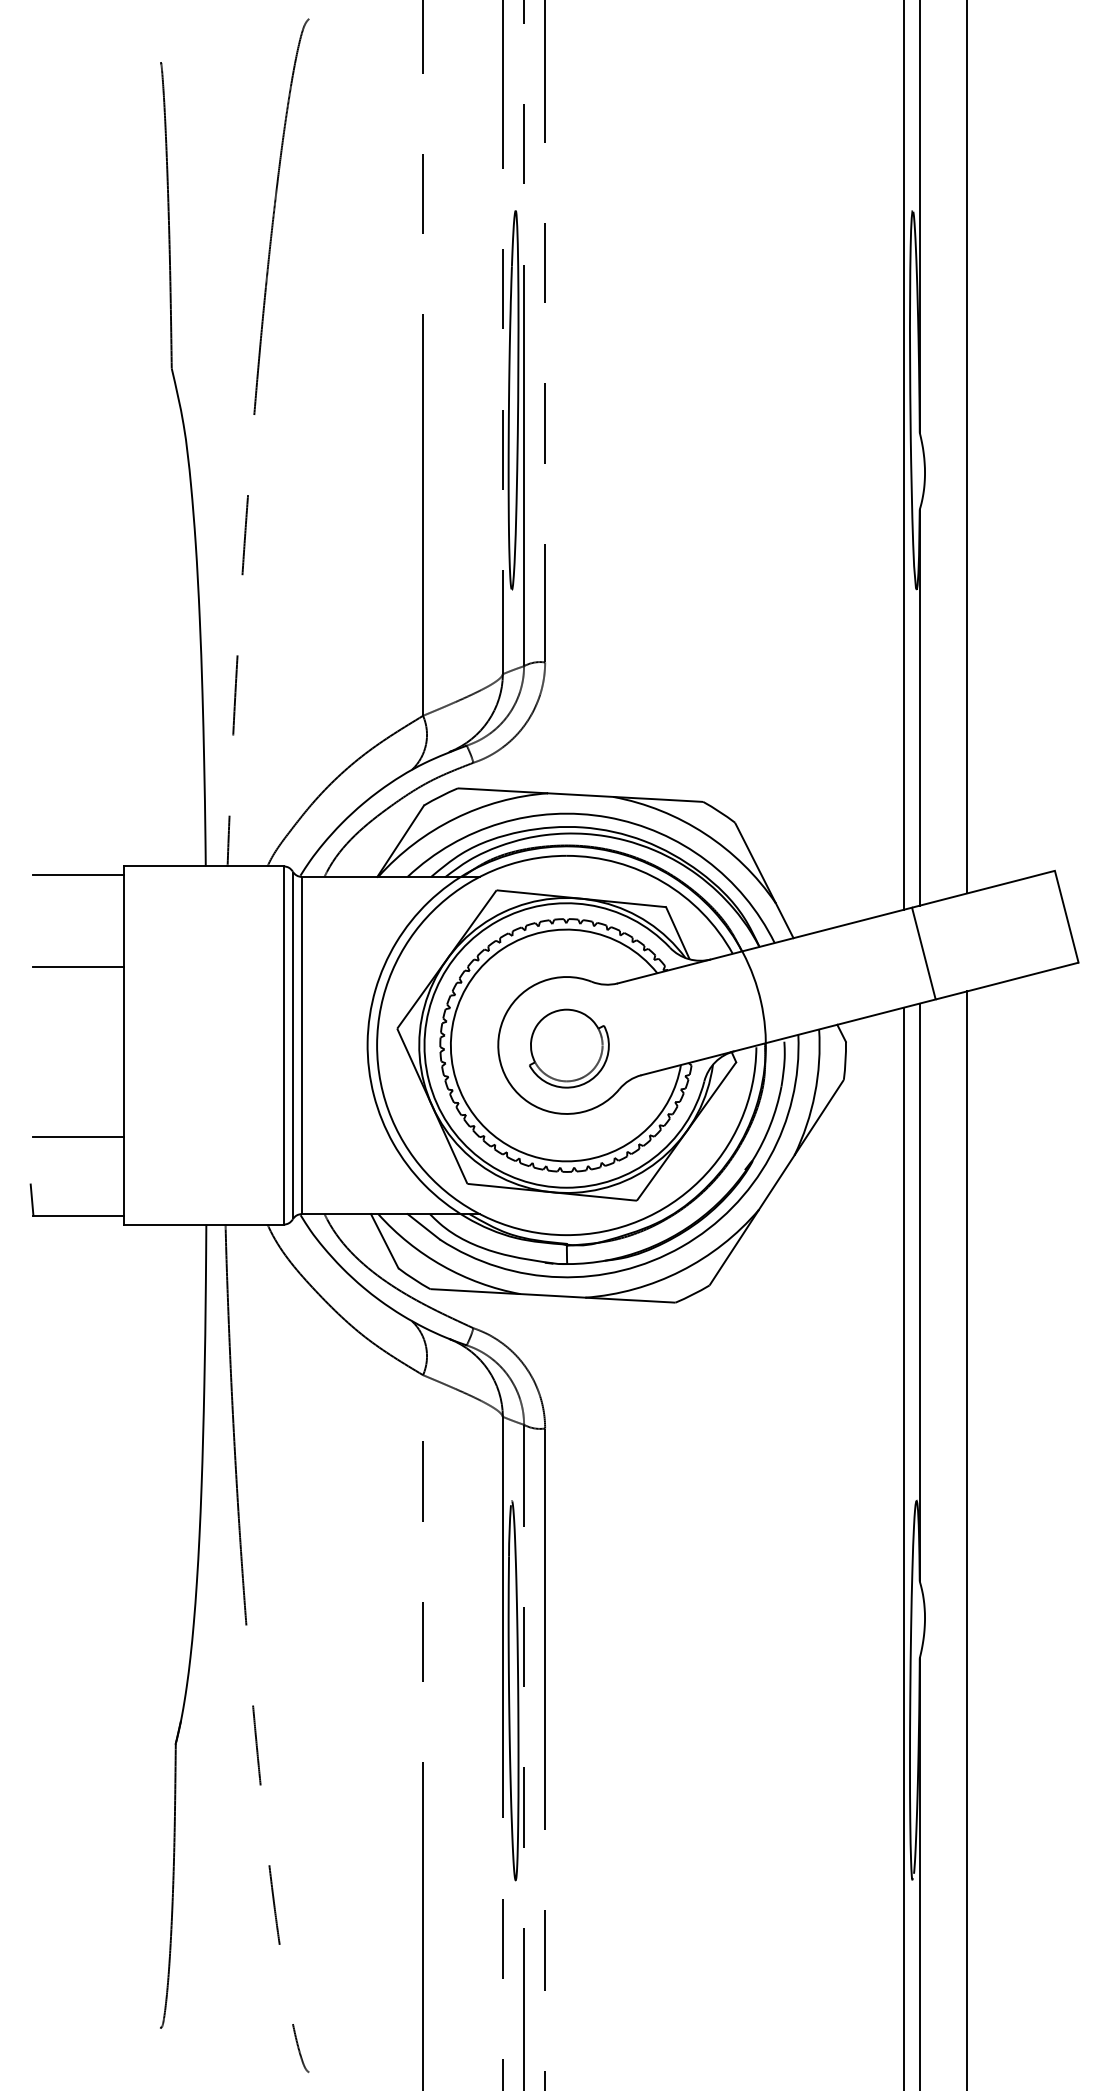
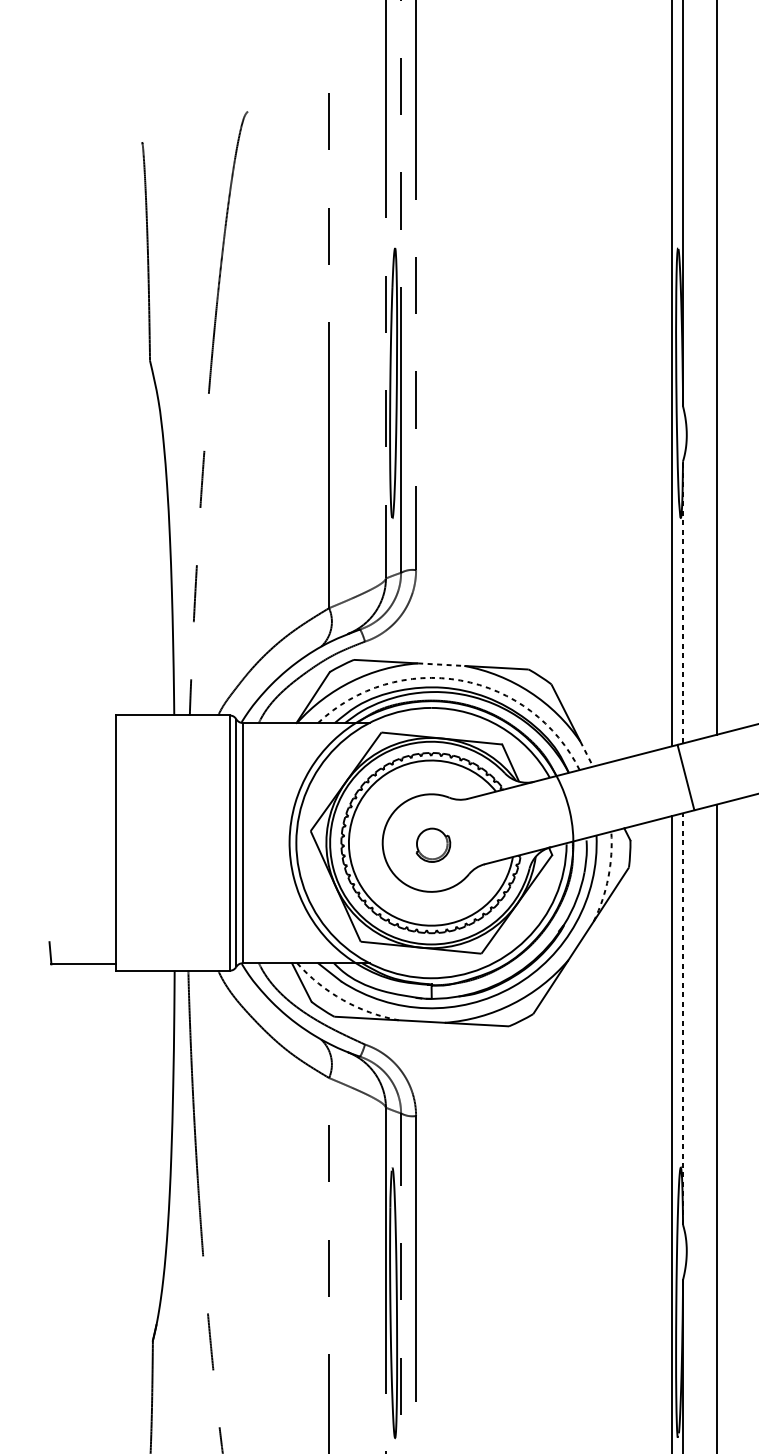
line: (919, 707) -> (682, 602), solid -> dashed
line: (580, 795) -> (441, 664), solid -> dashed
arc: (607, 817) -> (460, 680), solid -> dashed
line: (78, 875) -> (83, 721), removed
line: (784, 920) -> (586, 754), solid -> dashed
line: (78, 967) -> (83, 787), removed
part: (569, 1048) -> (433, 845), size x0.6
arc: (814, 1094) -> (608, 878), solid -> dashed
line: (78, 1137) -> (83, 908), removed
arc: (442, 1265) -> (342, 999), solid -> dashed
line: (919, 1292) -> (682, 1019), solid -> dashed

